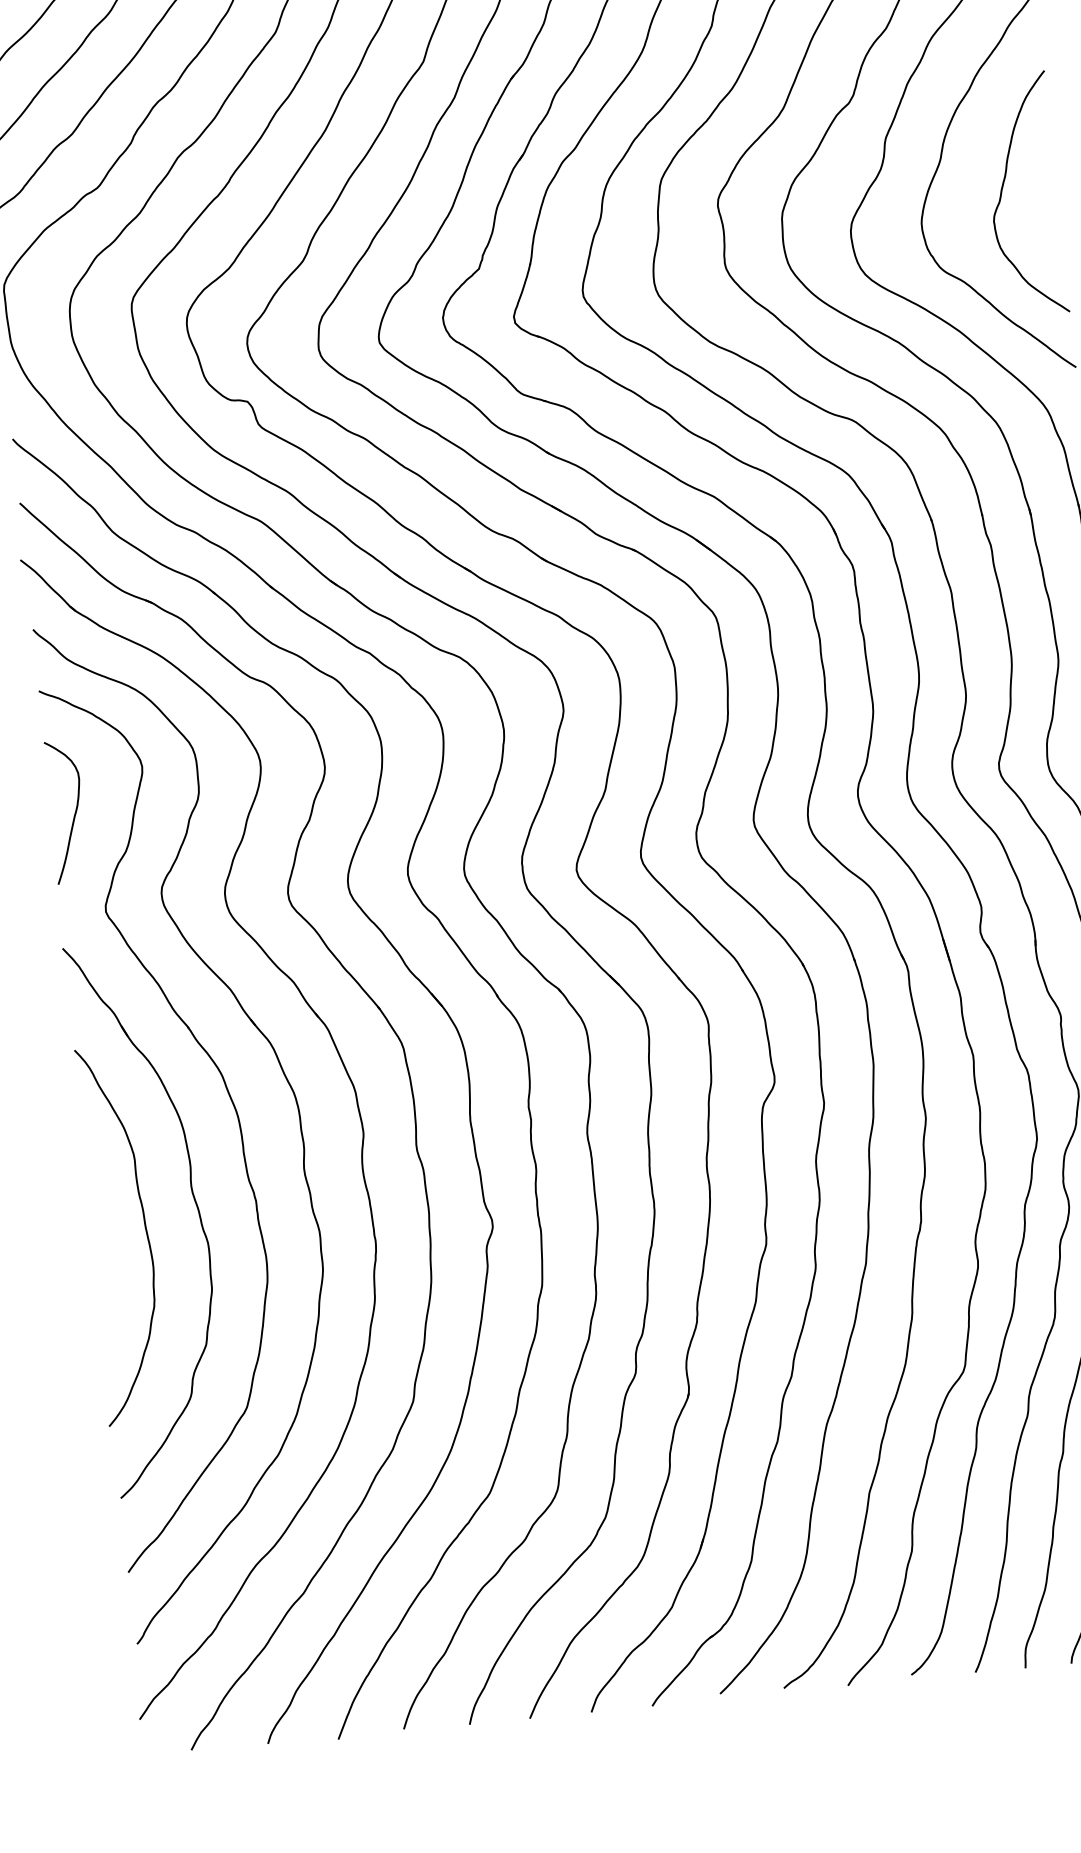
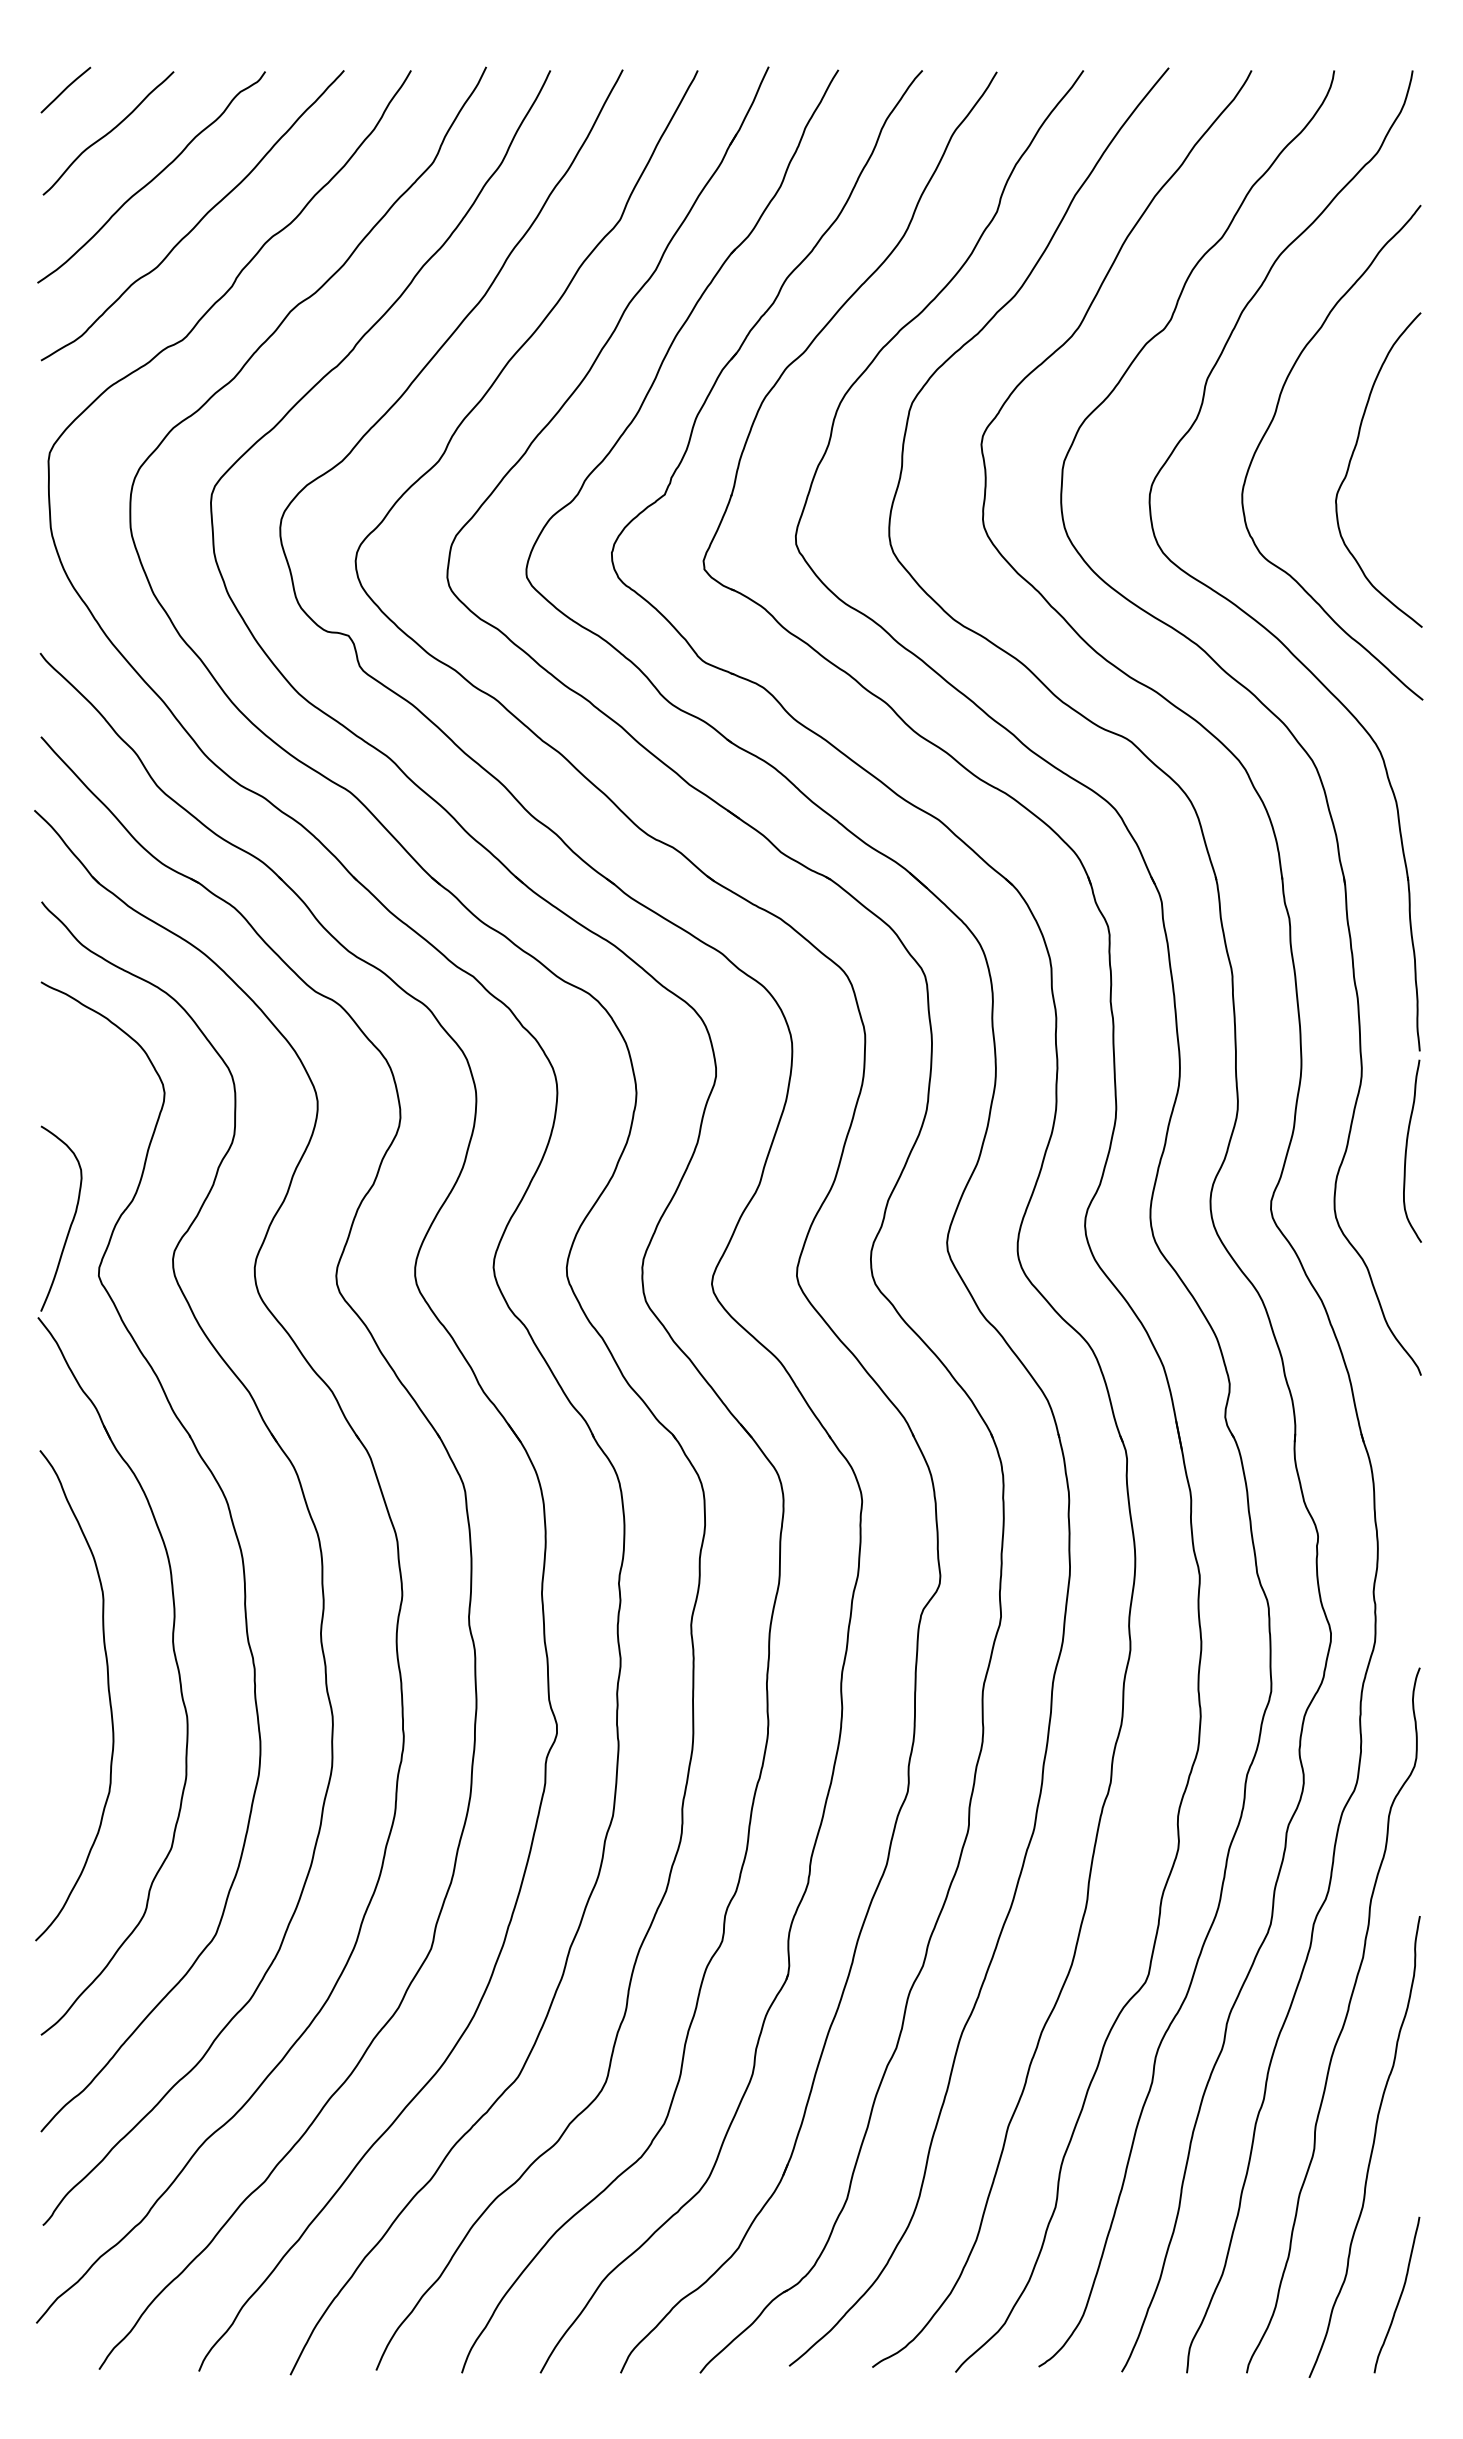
curve: (74, 814) -> (70, 1223), moved

